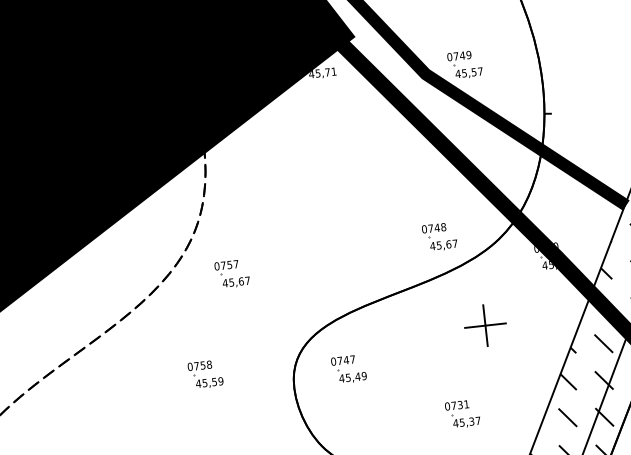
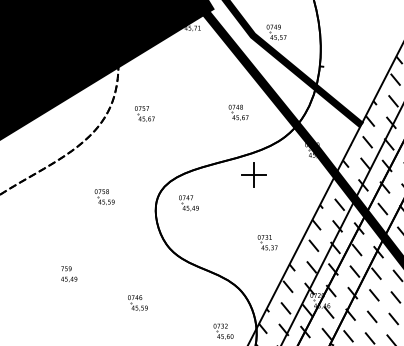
part: (439, 236) -> (238, 112), moved
part: (231, 273) -> (144, 113), moved
part: (485, 325) -> (253, 174), moved
part: (462, 413) -> (267, 242), moved

